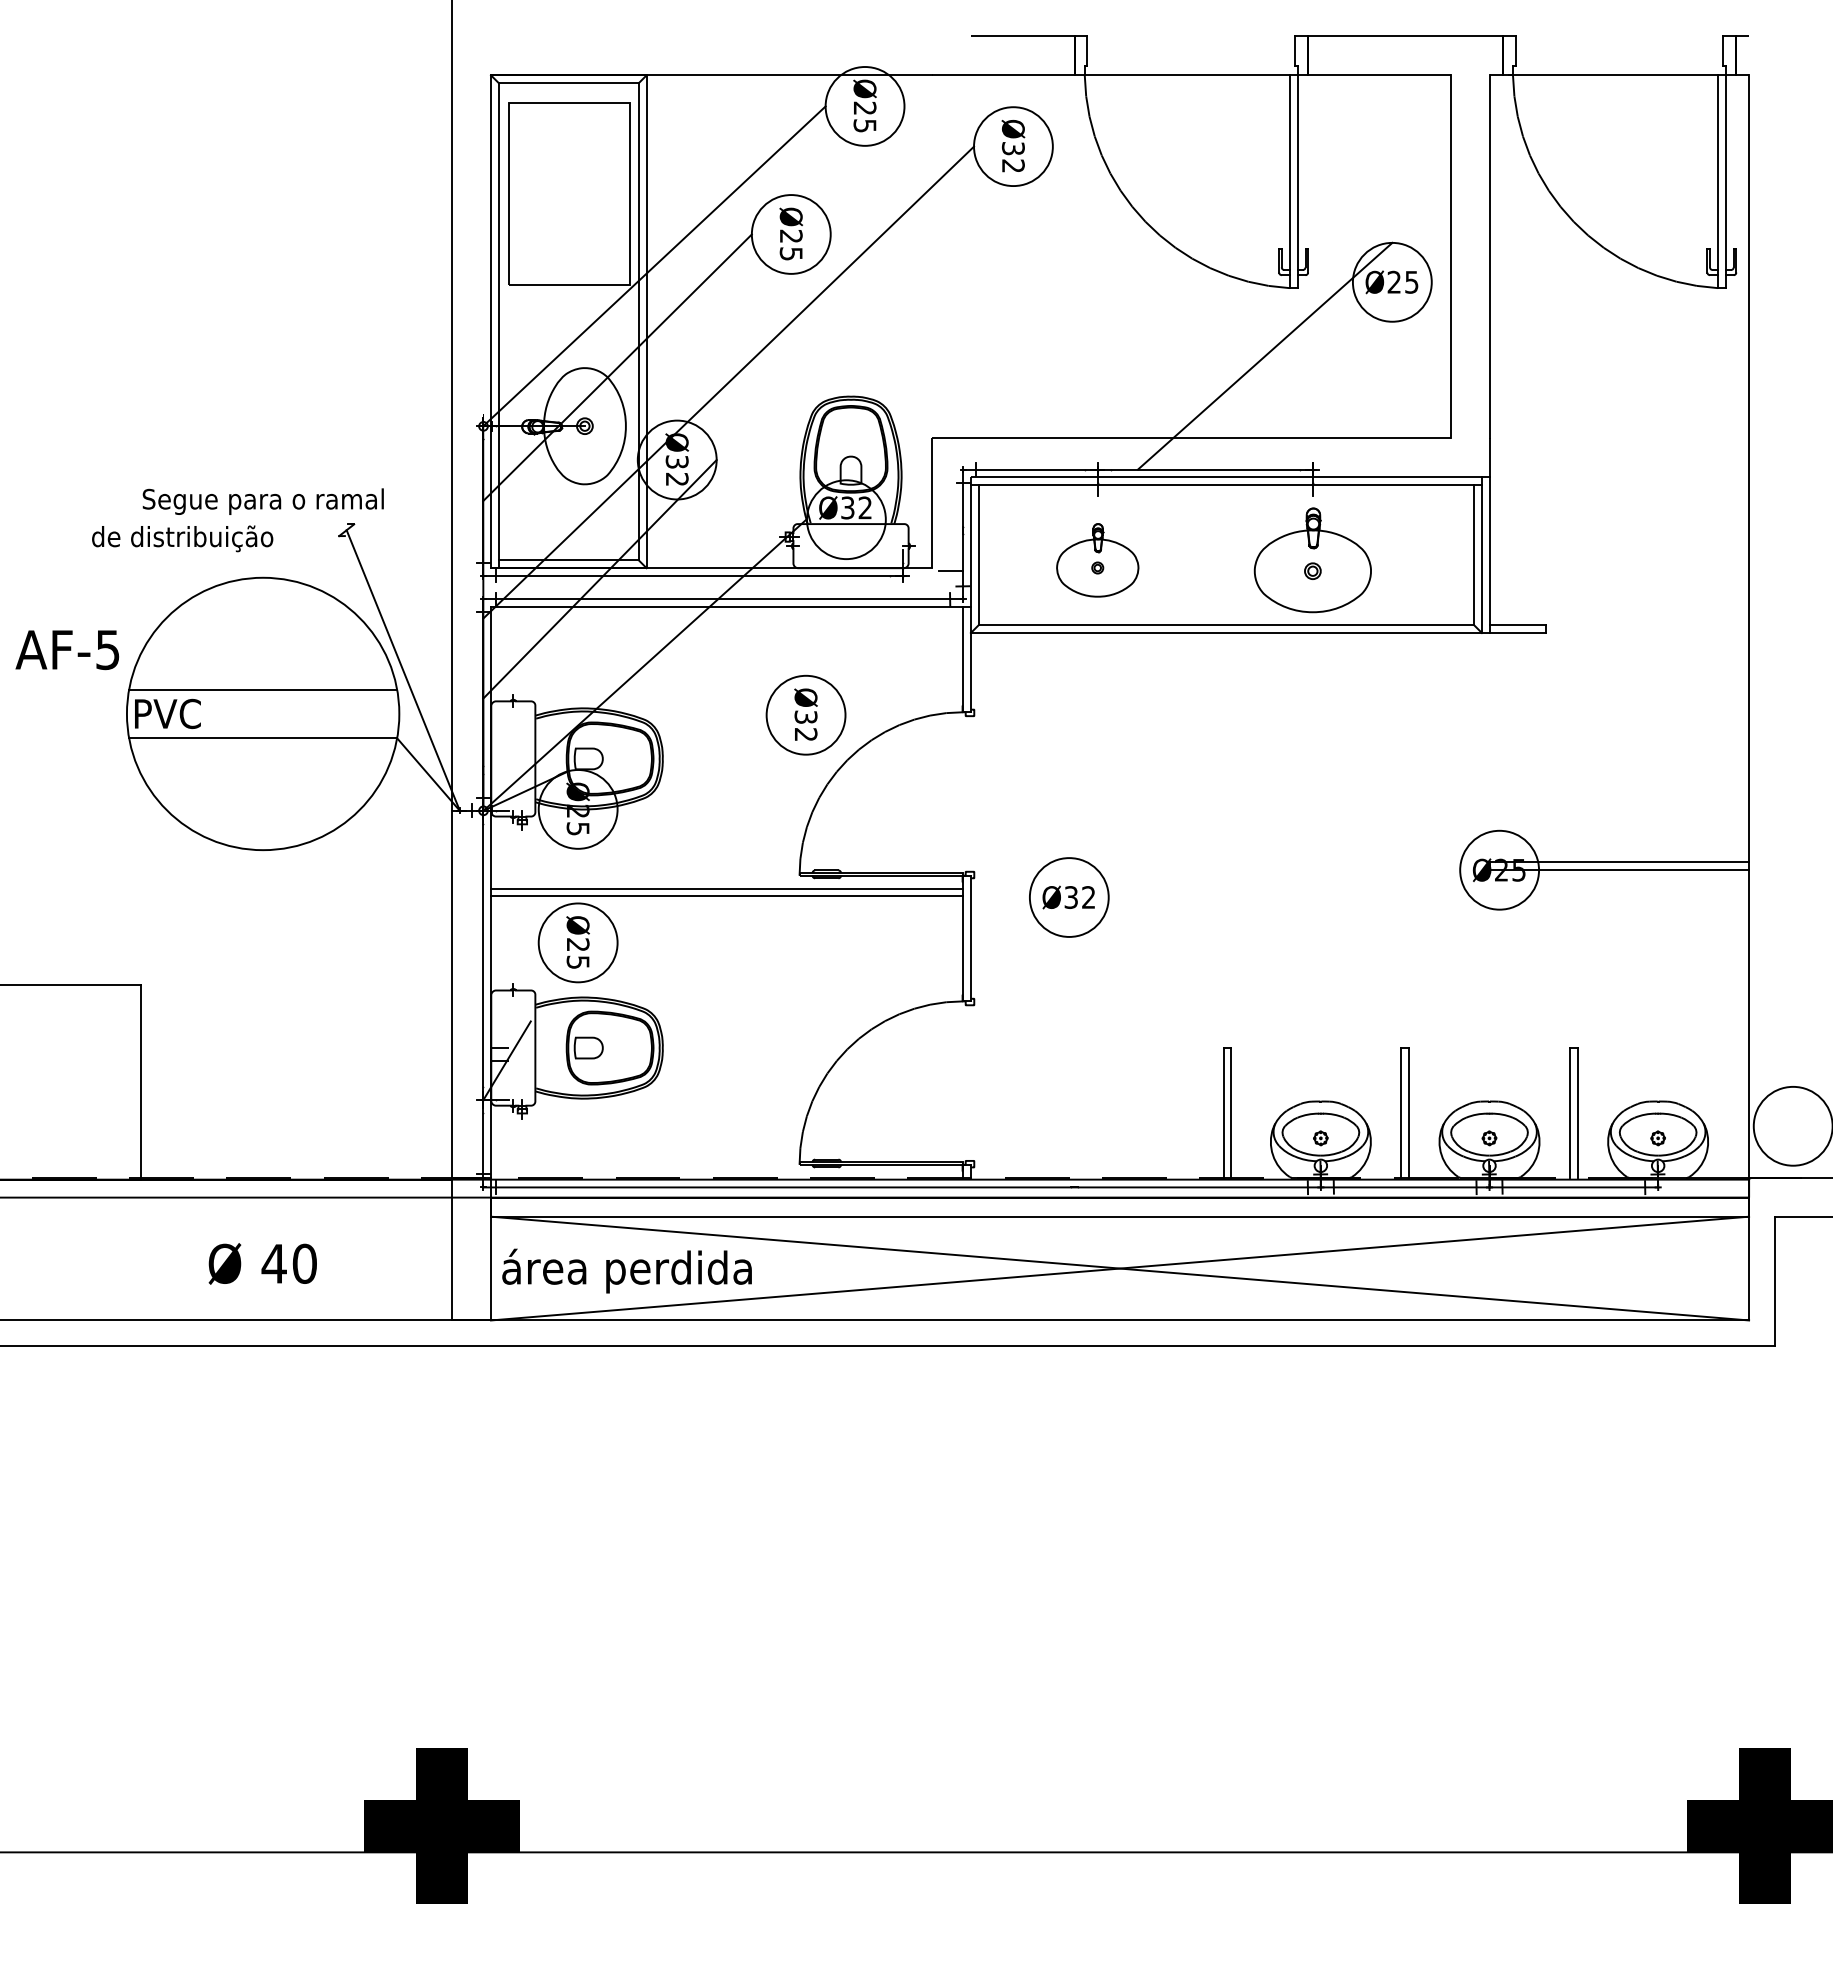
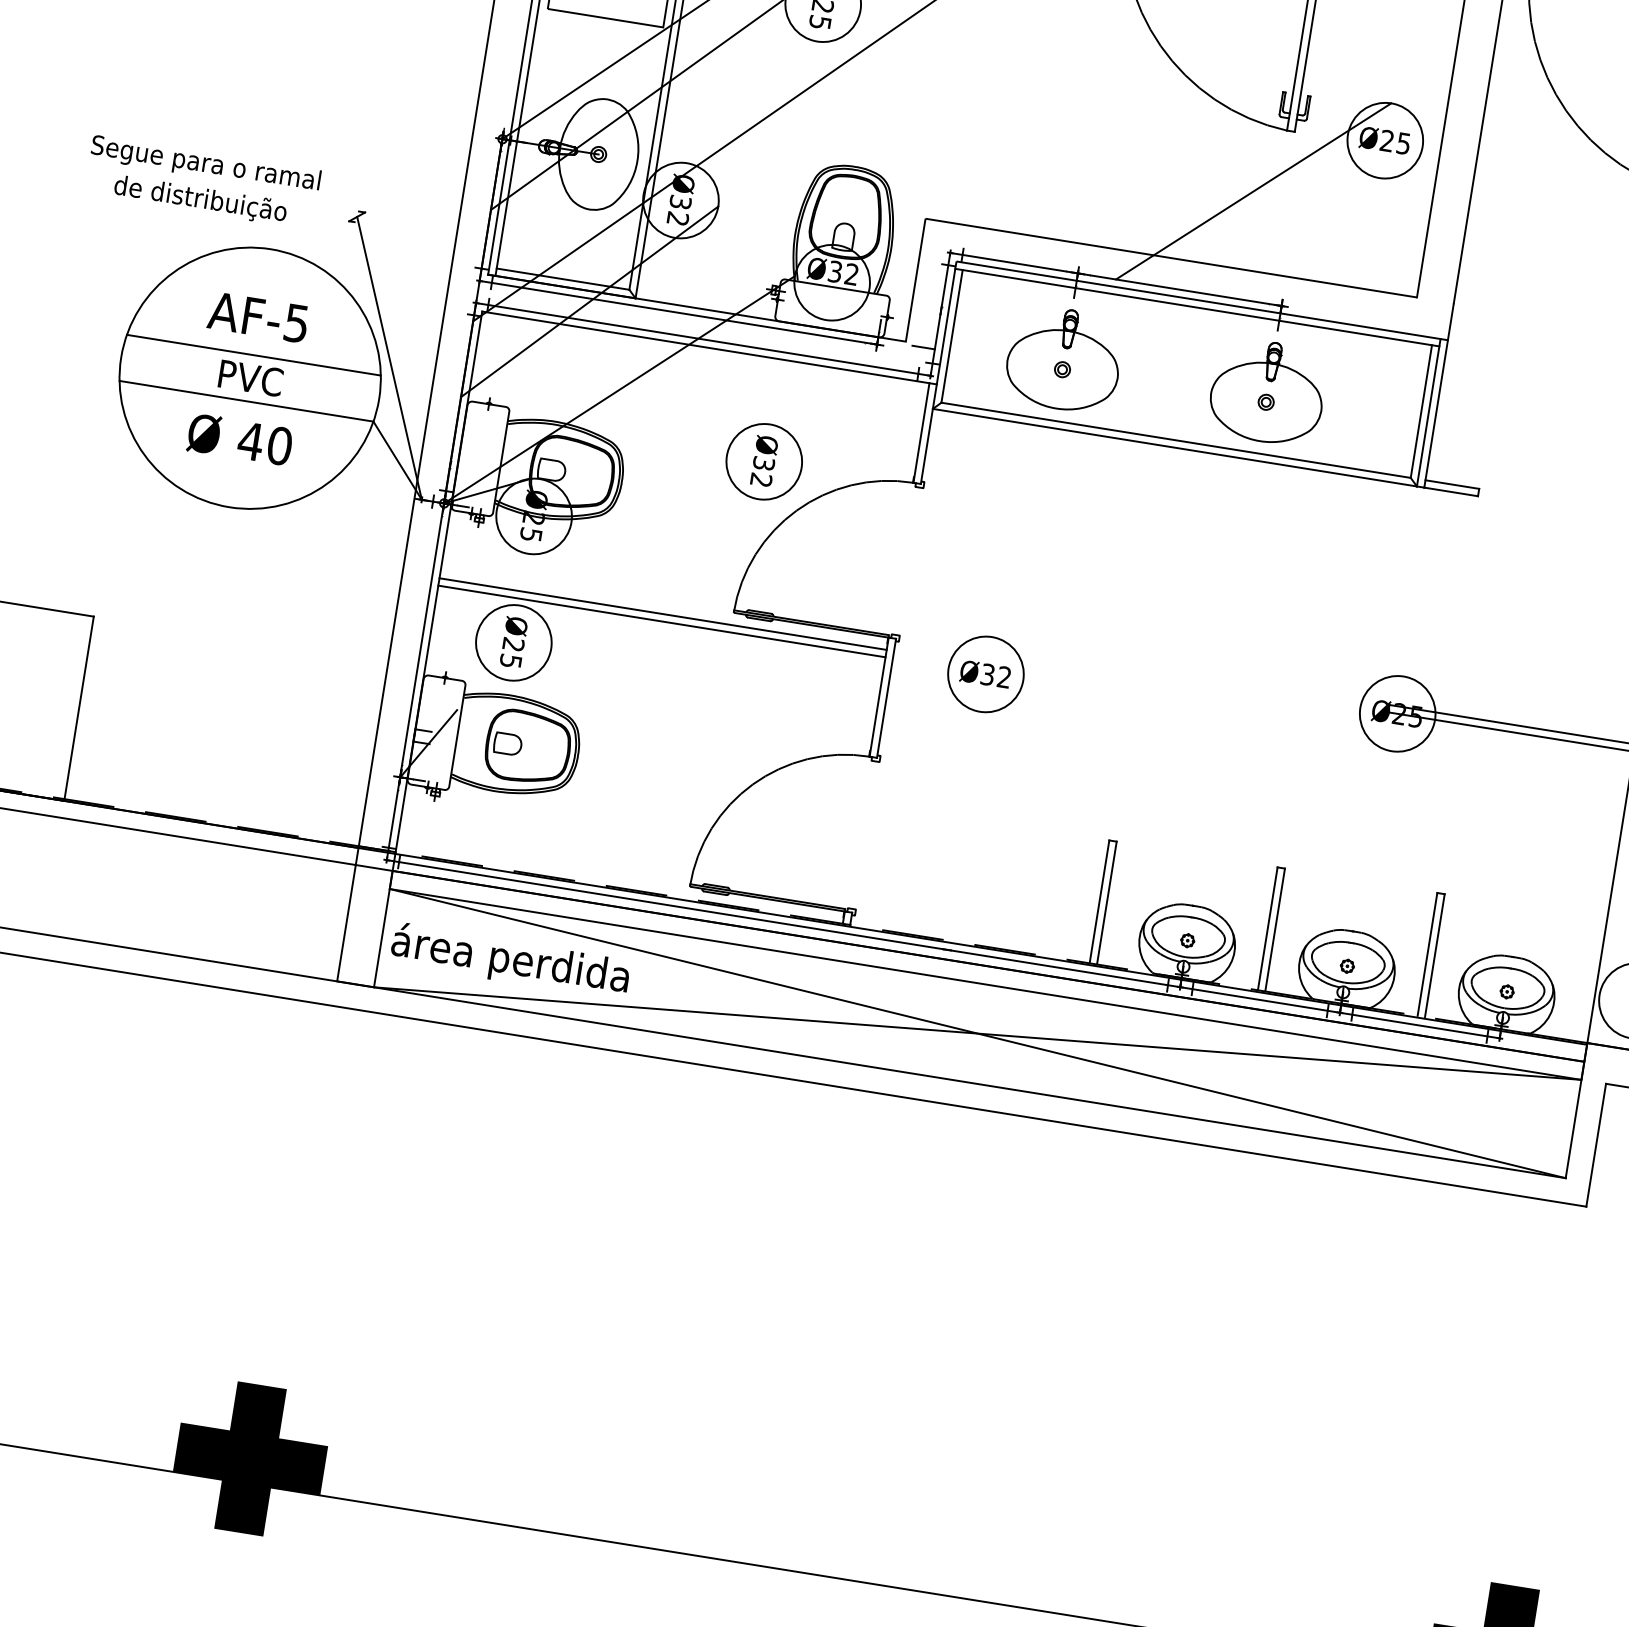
text: (262, 501) -> (205, 164), moved
part: (1097, 560) -> (1063, 359), size x1.43
text: (67, 650) -> (258, 317), moved
text: (167, 713) -> (250, 377), moved
text: (262, 1263) -> (239, 439), moved

